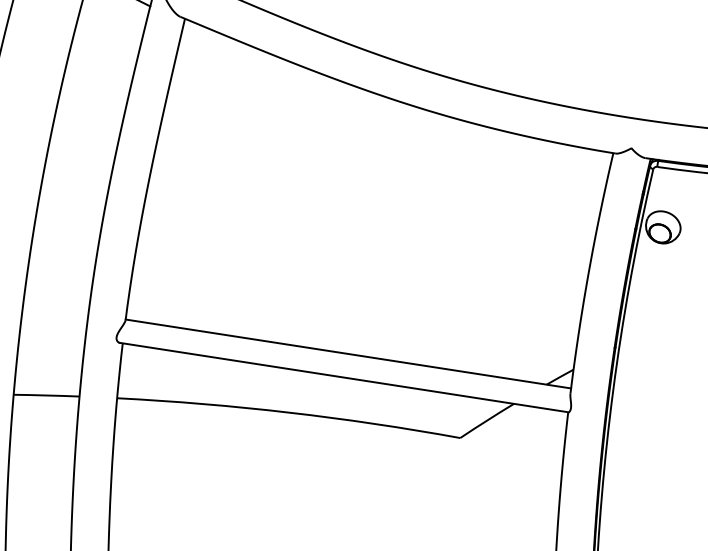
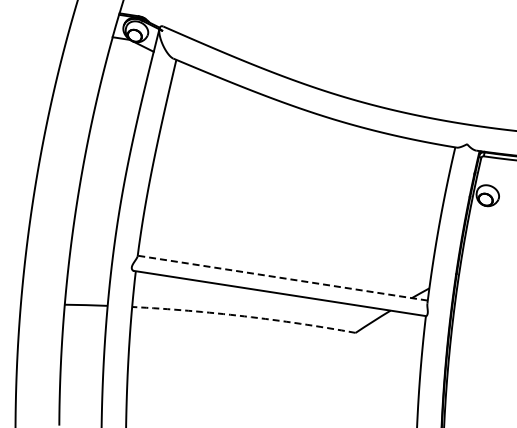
line: (347, 354) -> (282, 278), solid -> dashed
arc: (289, 412) -> (244, 316), solid -> dashed

